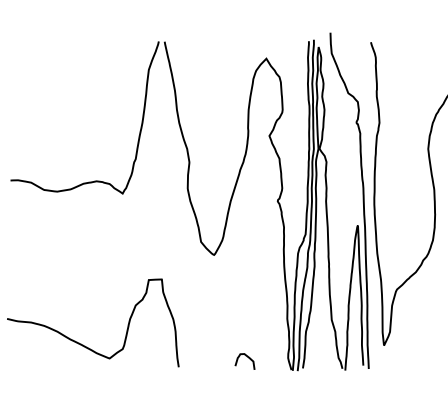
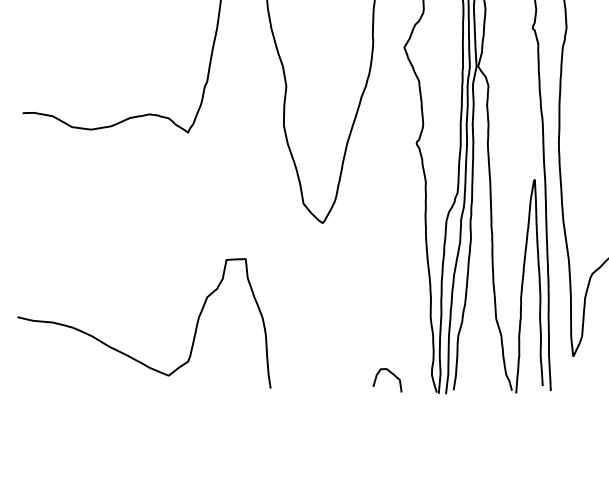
curve: (247, 357) -> (391, 374), moved

